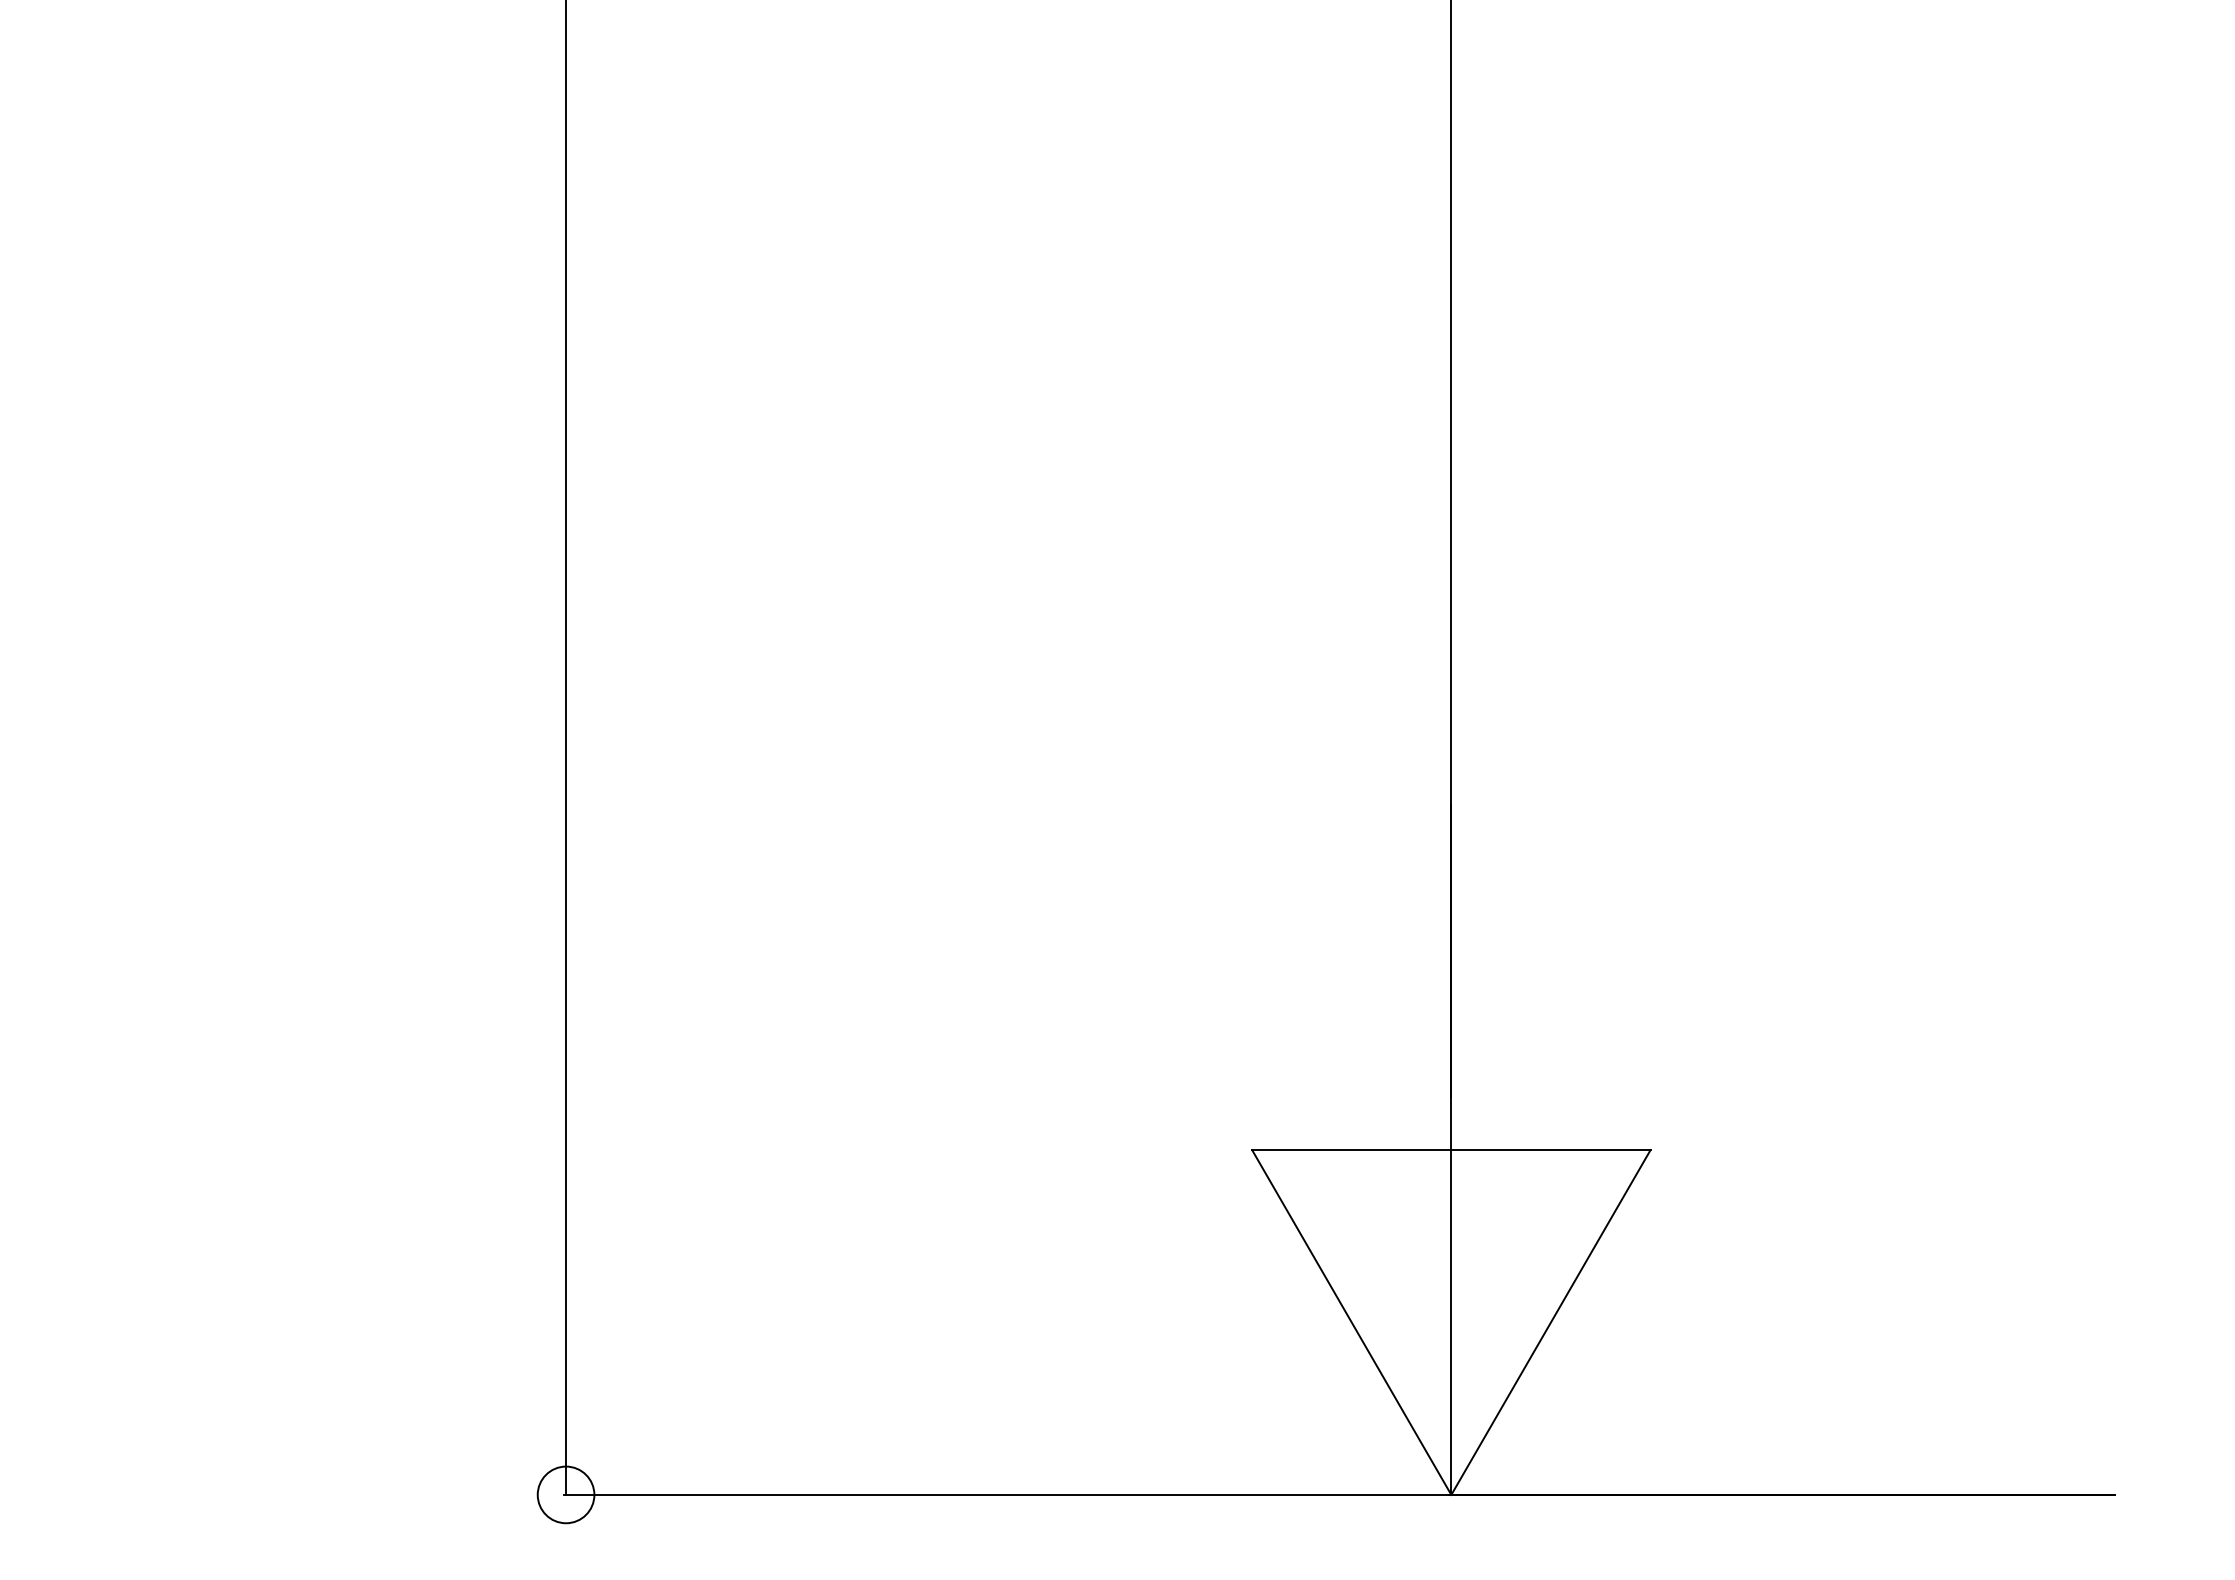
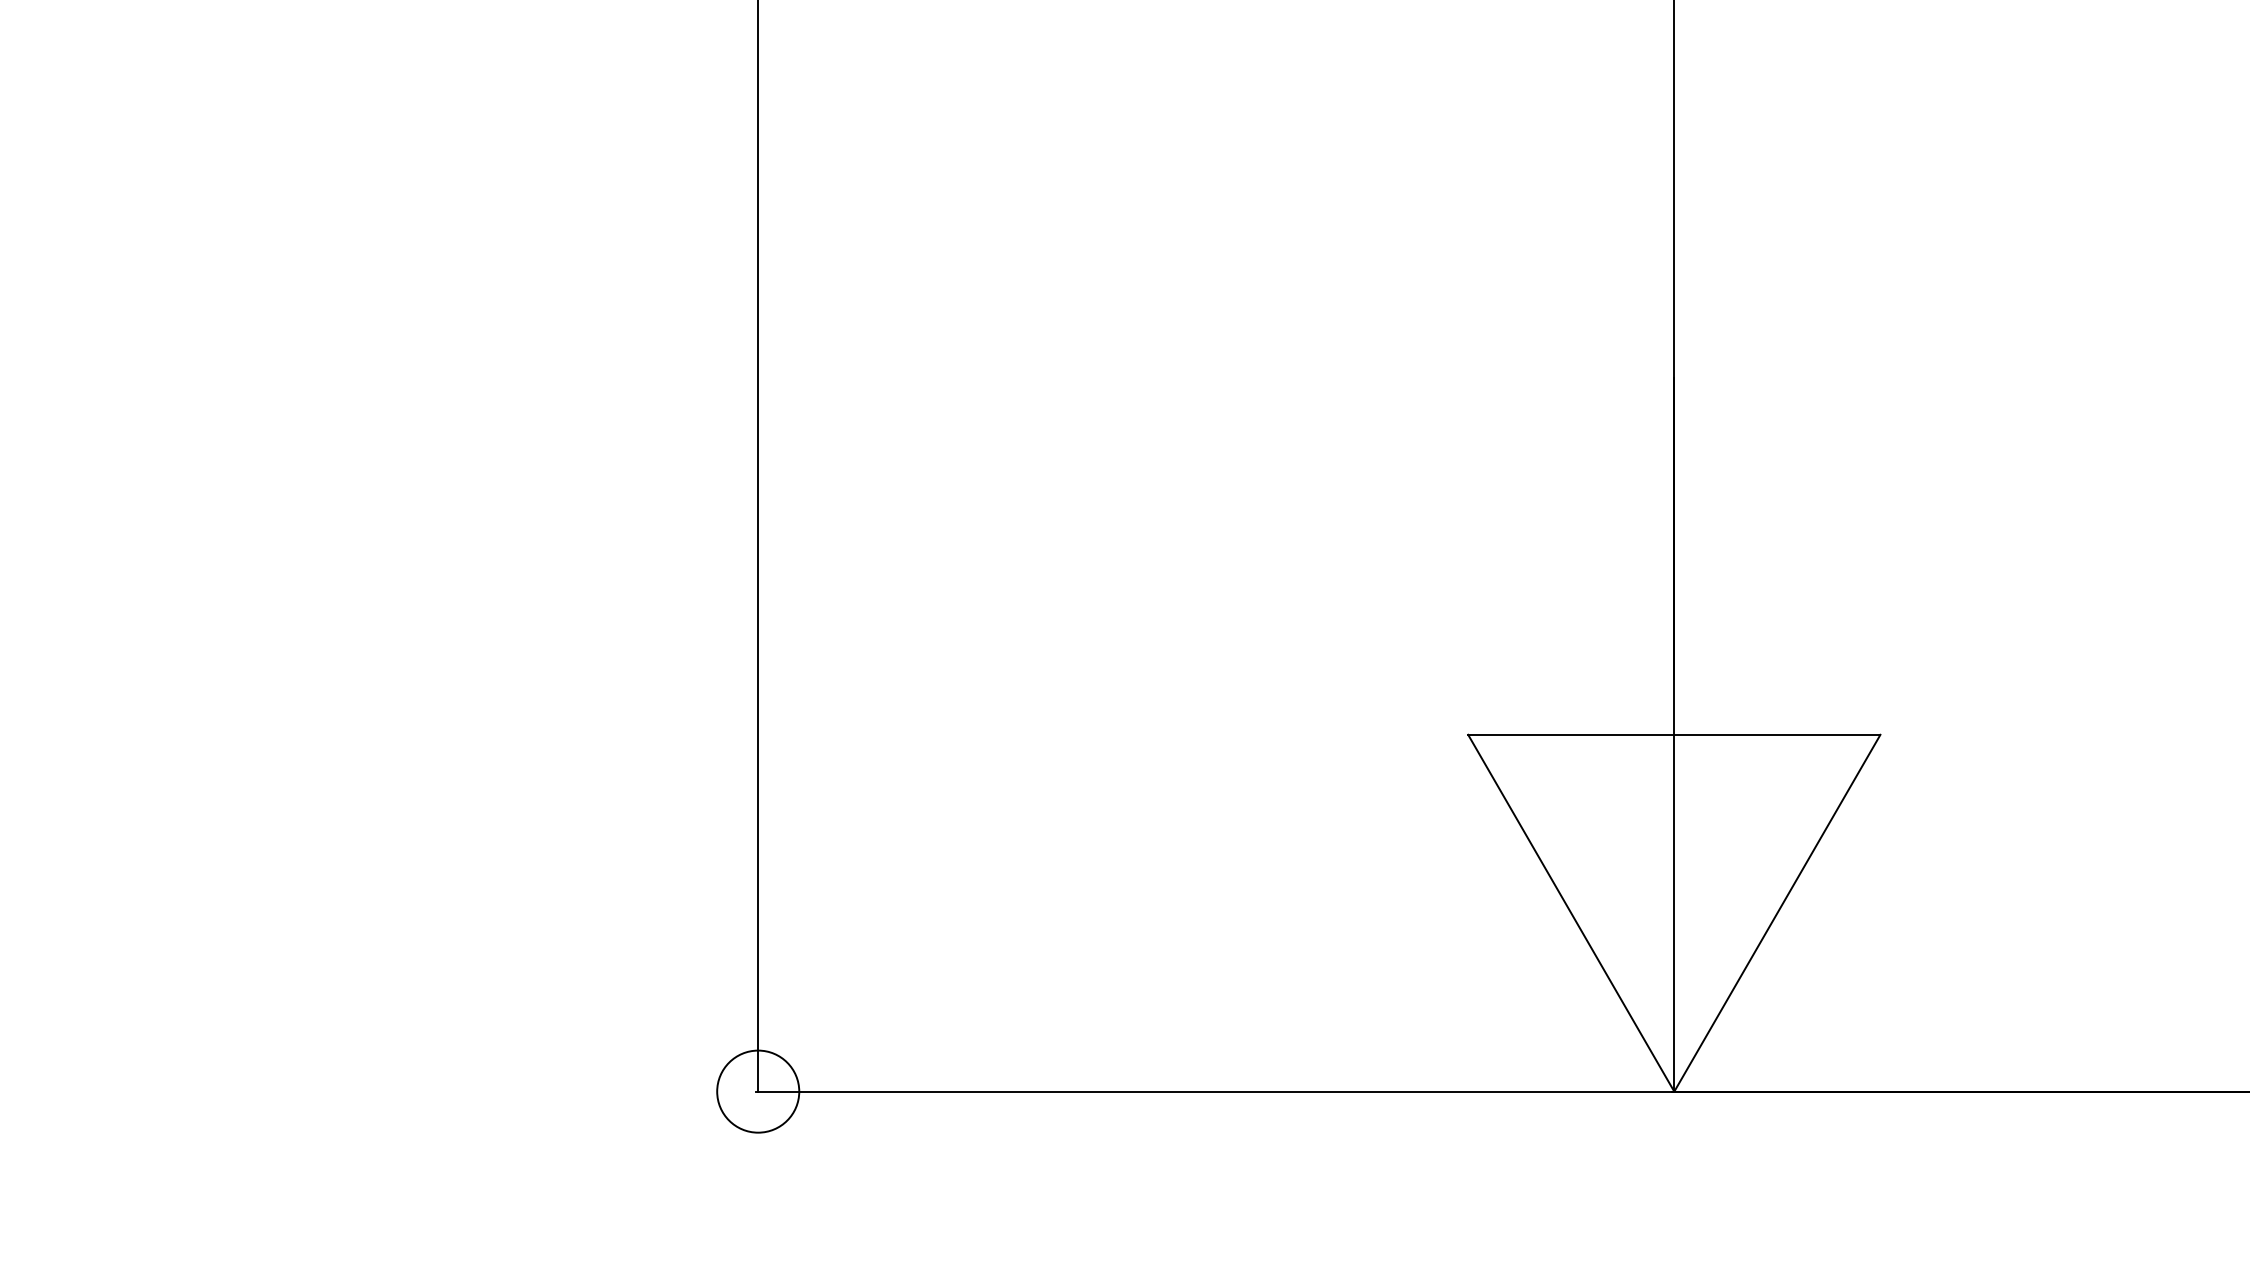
circle: (565, 1494) -> (757, 1091), size x1.4

